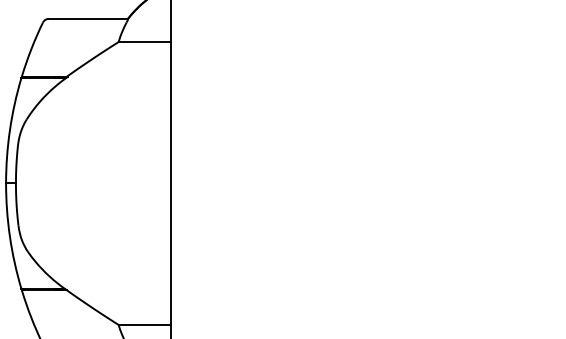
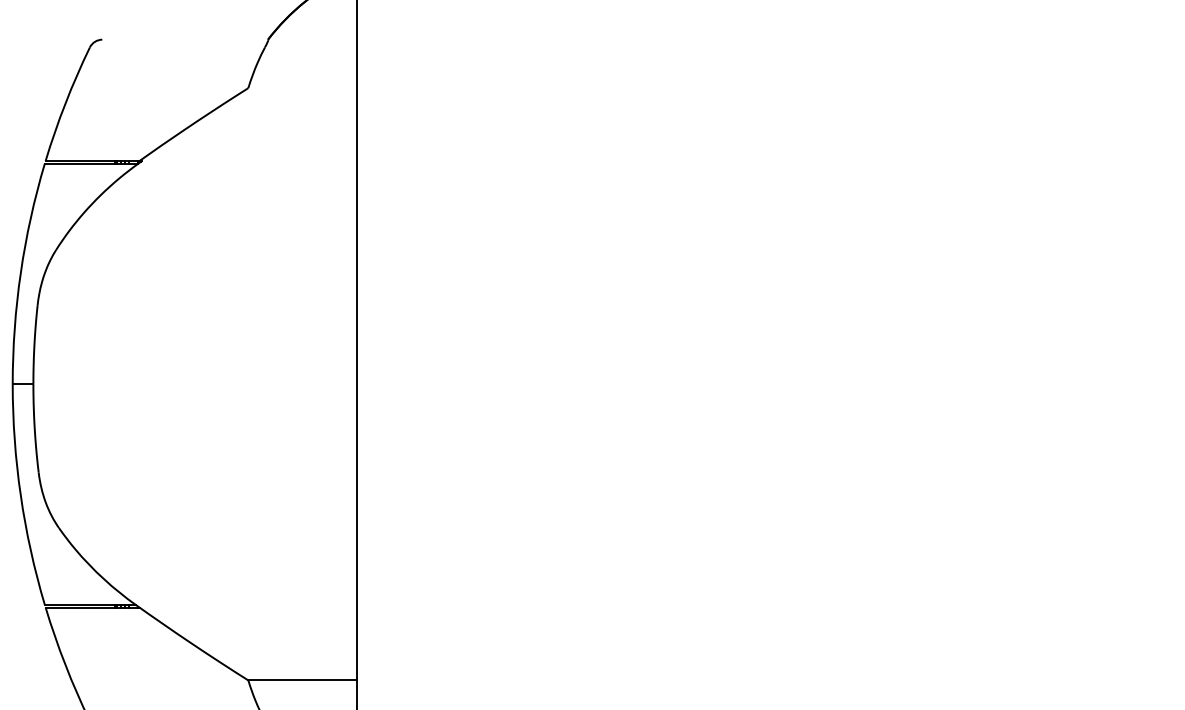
line: (87, 18) -> (183, 38), removed
line: (144, 42) -> (302, 89), removed

